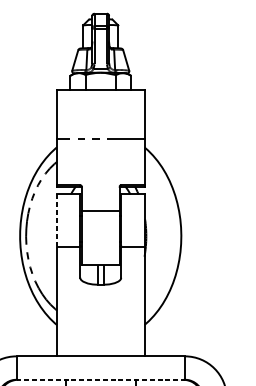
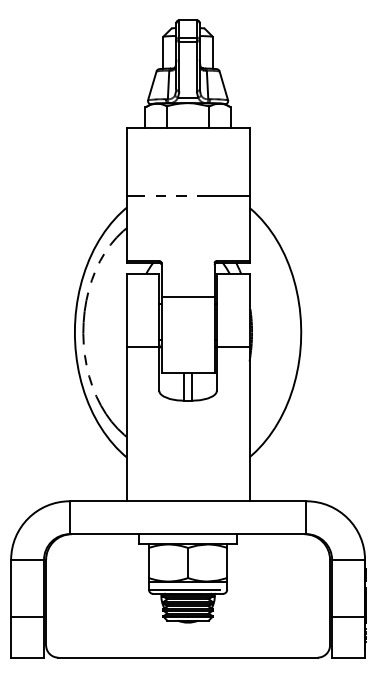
line: (56, 220) -> (126, 310), dashed -> solid
line: (101, 380) -> (188, 534), dashed -> solid

